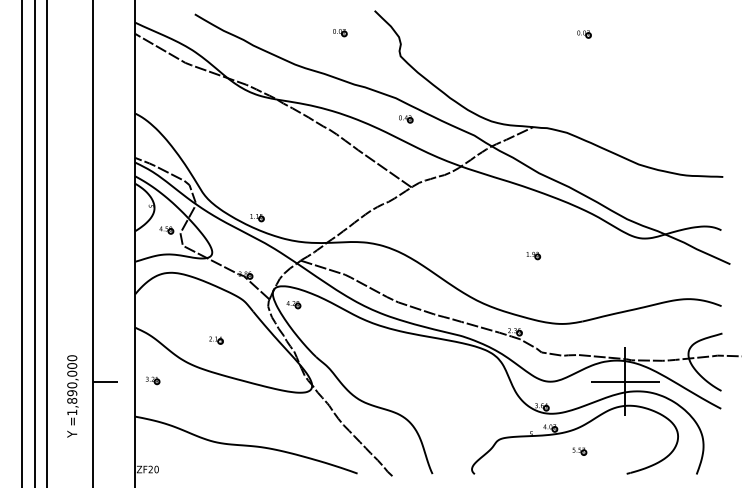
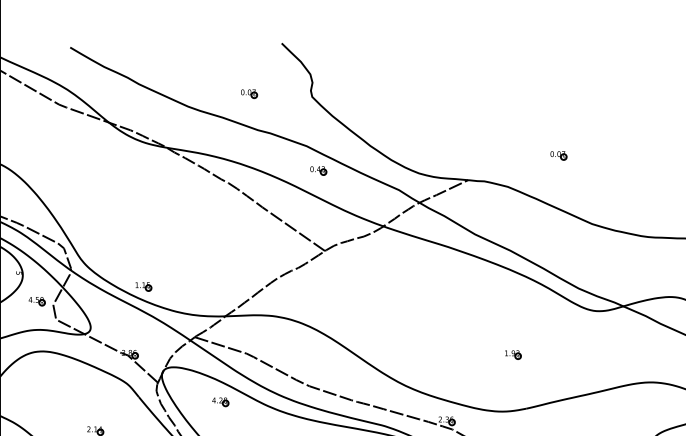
part: (340, 33) -> (249, 94), moved
part: (584, 34) -> (559, 155), moved
part: (533, 255) -> (513, 354), moved
part: (293, 305) -> (220, 402), moved

